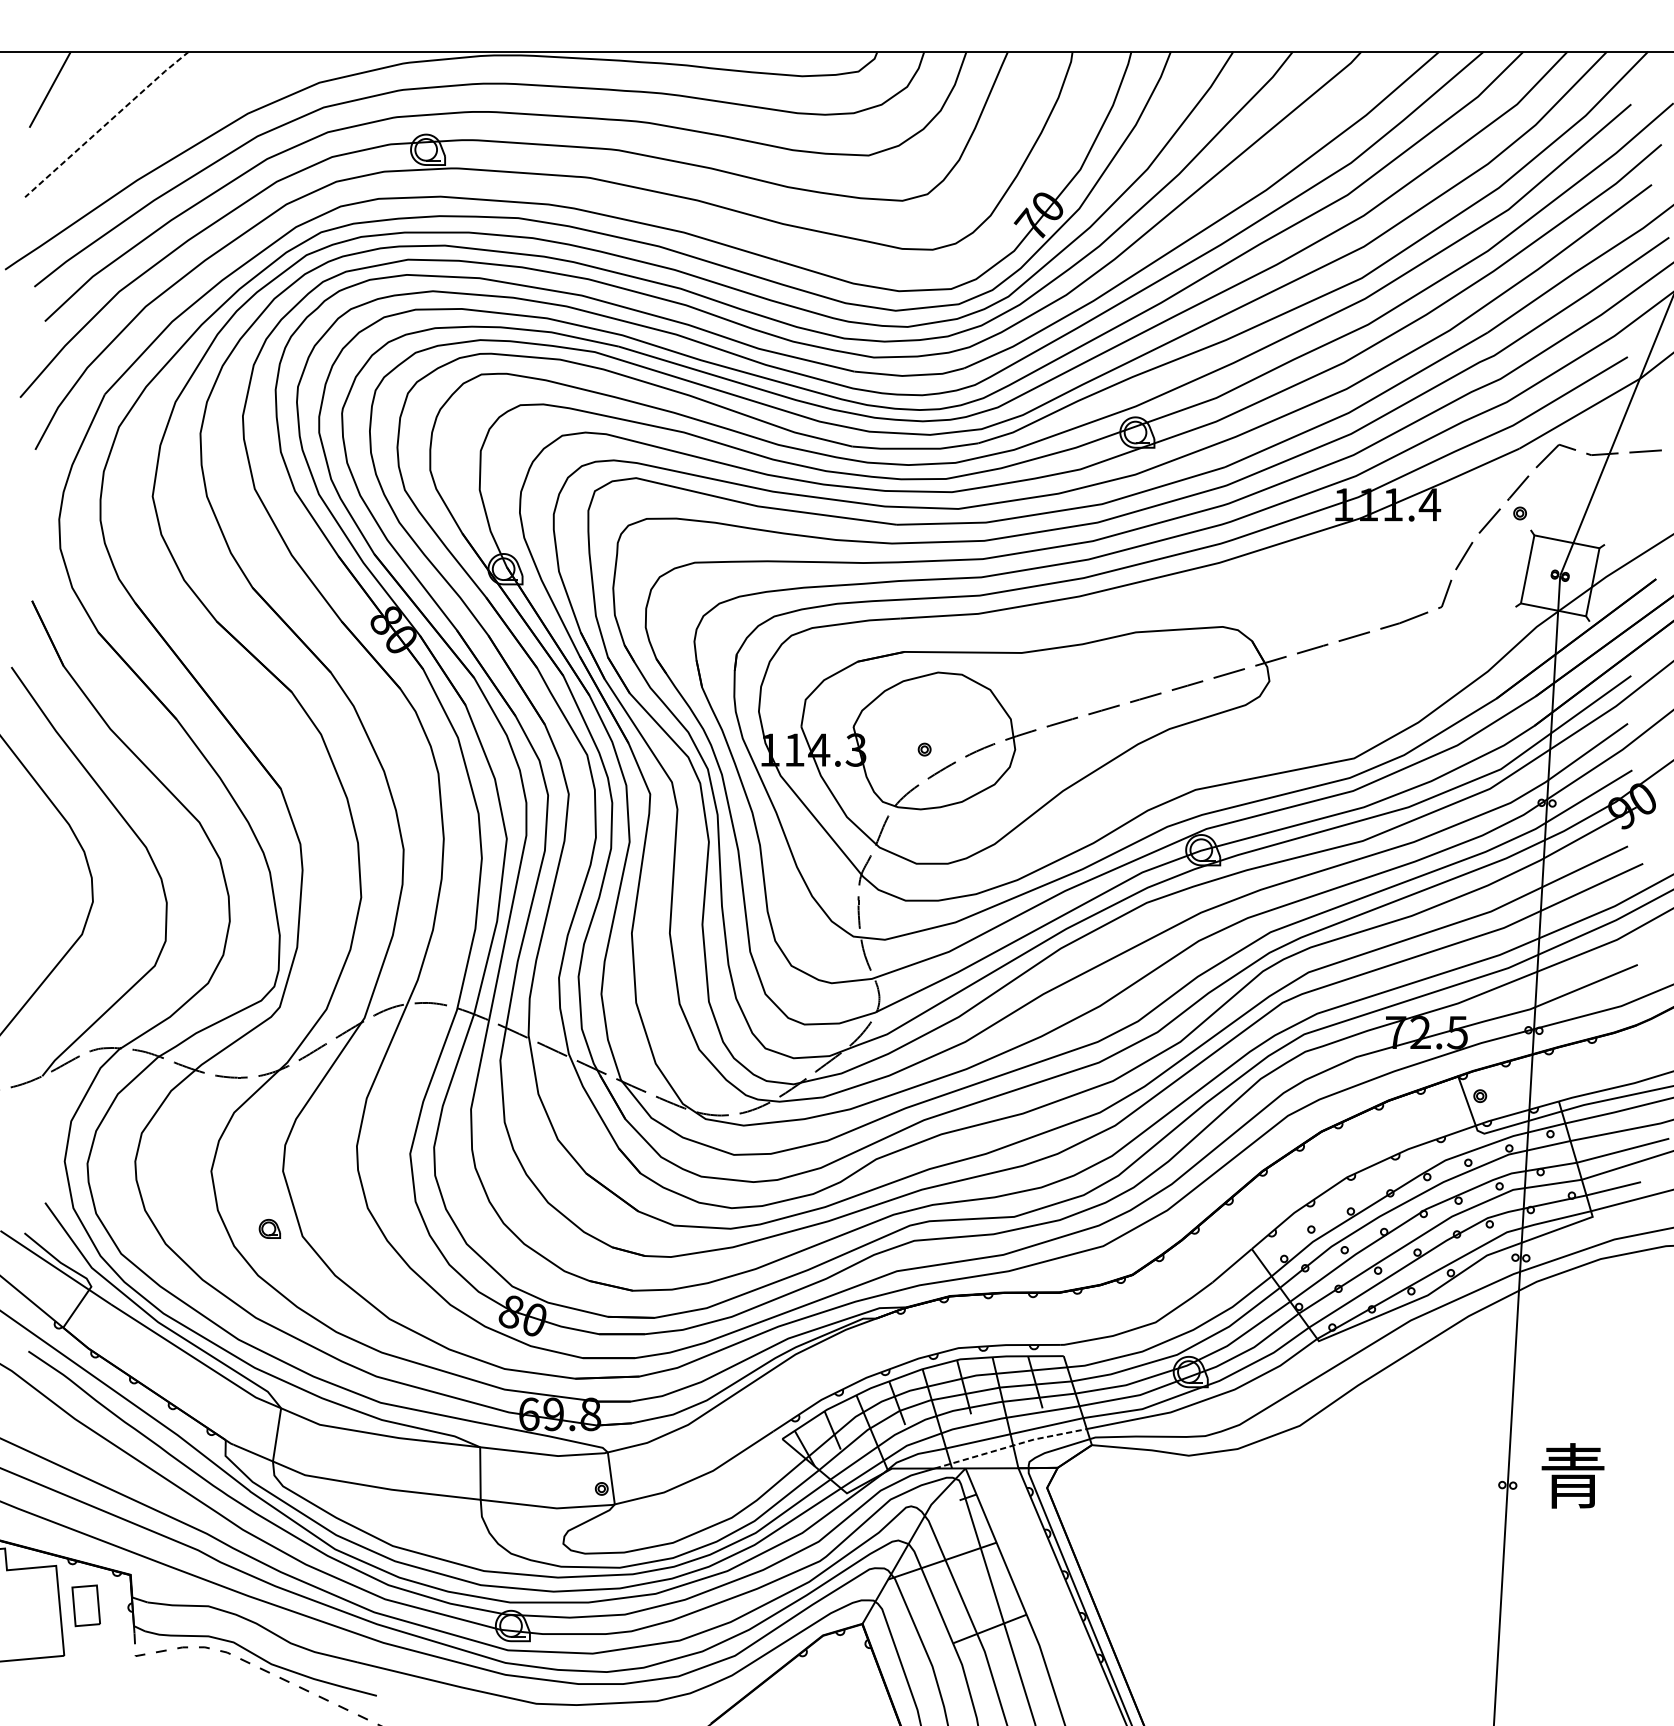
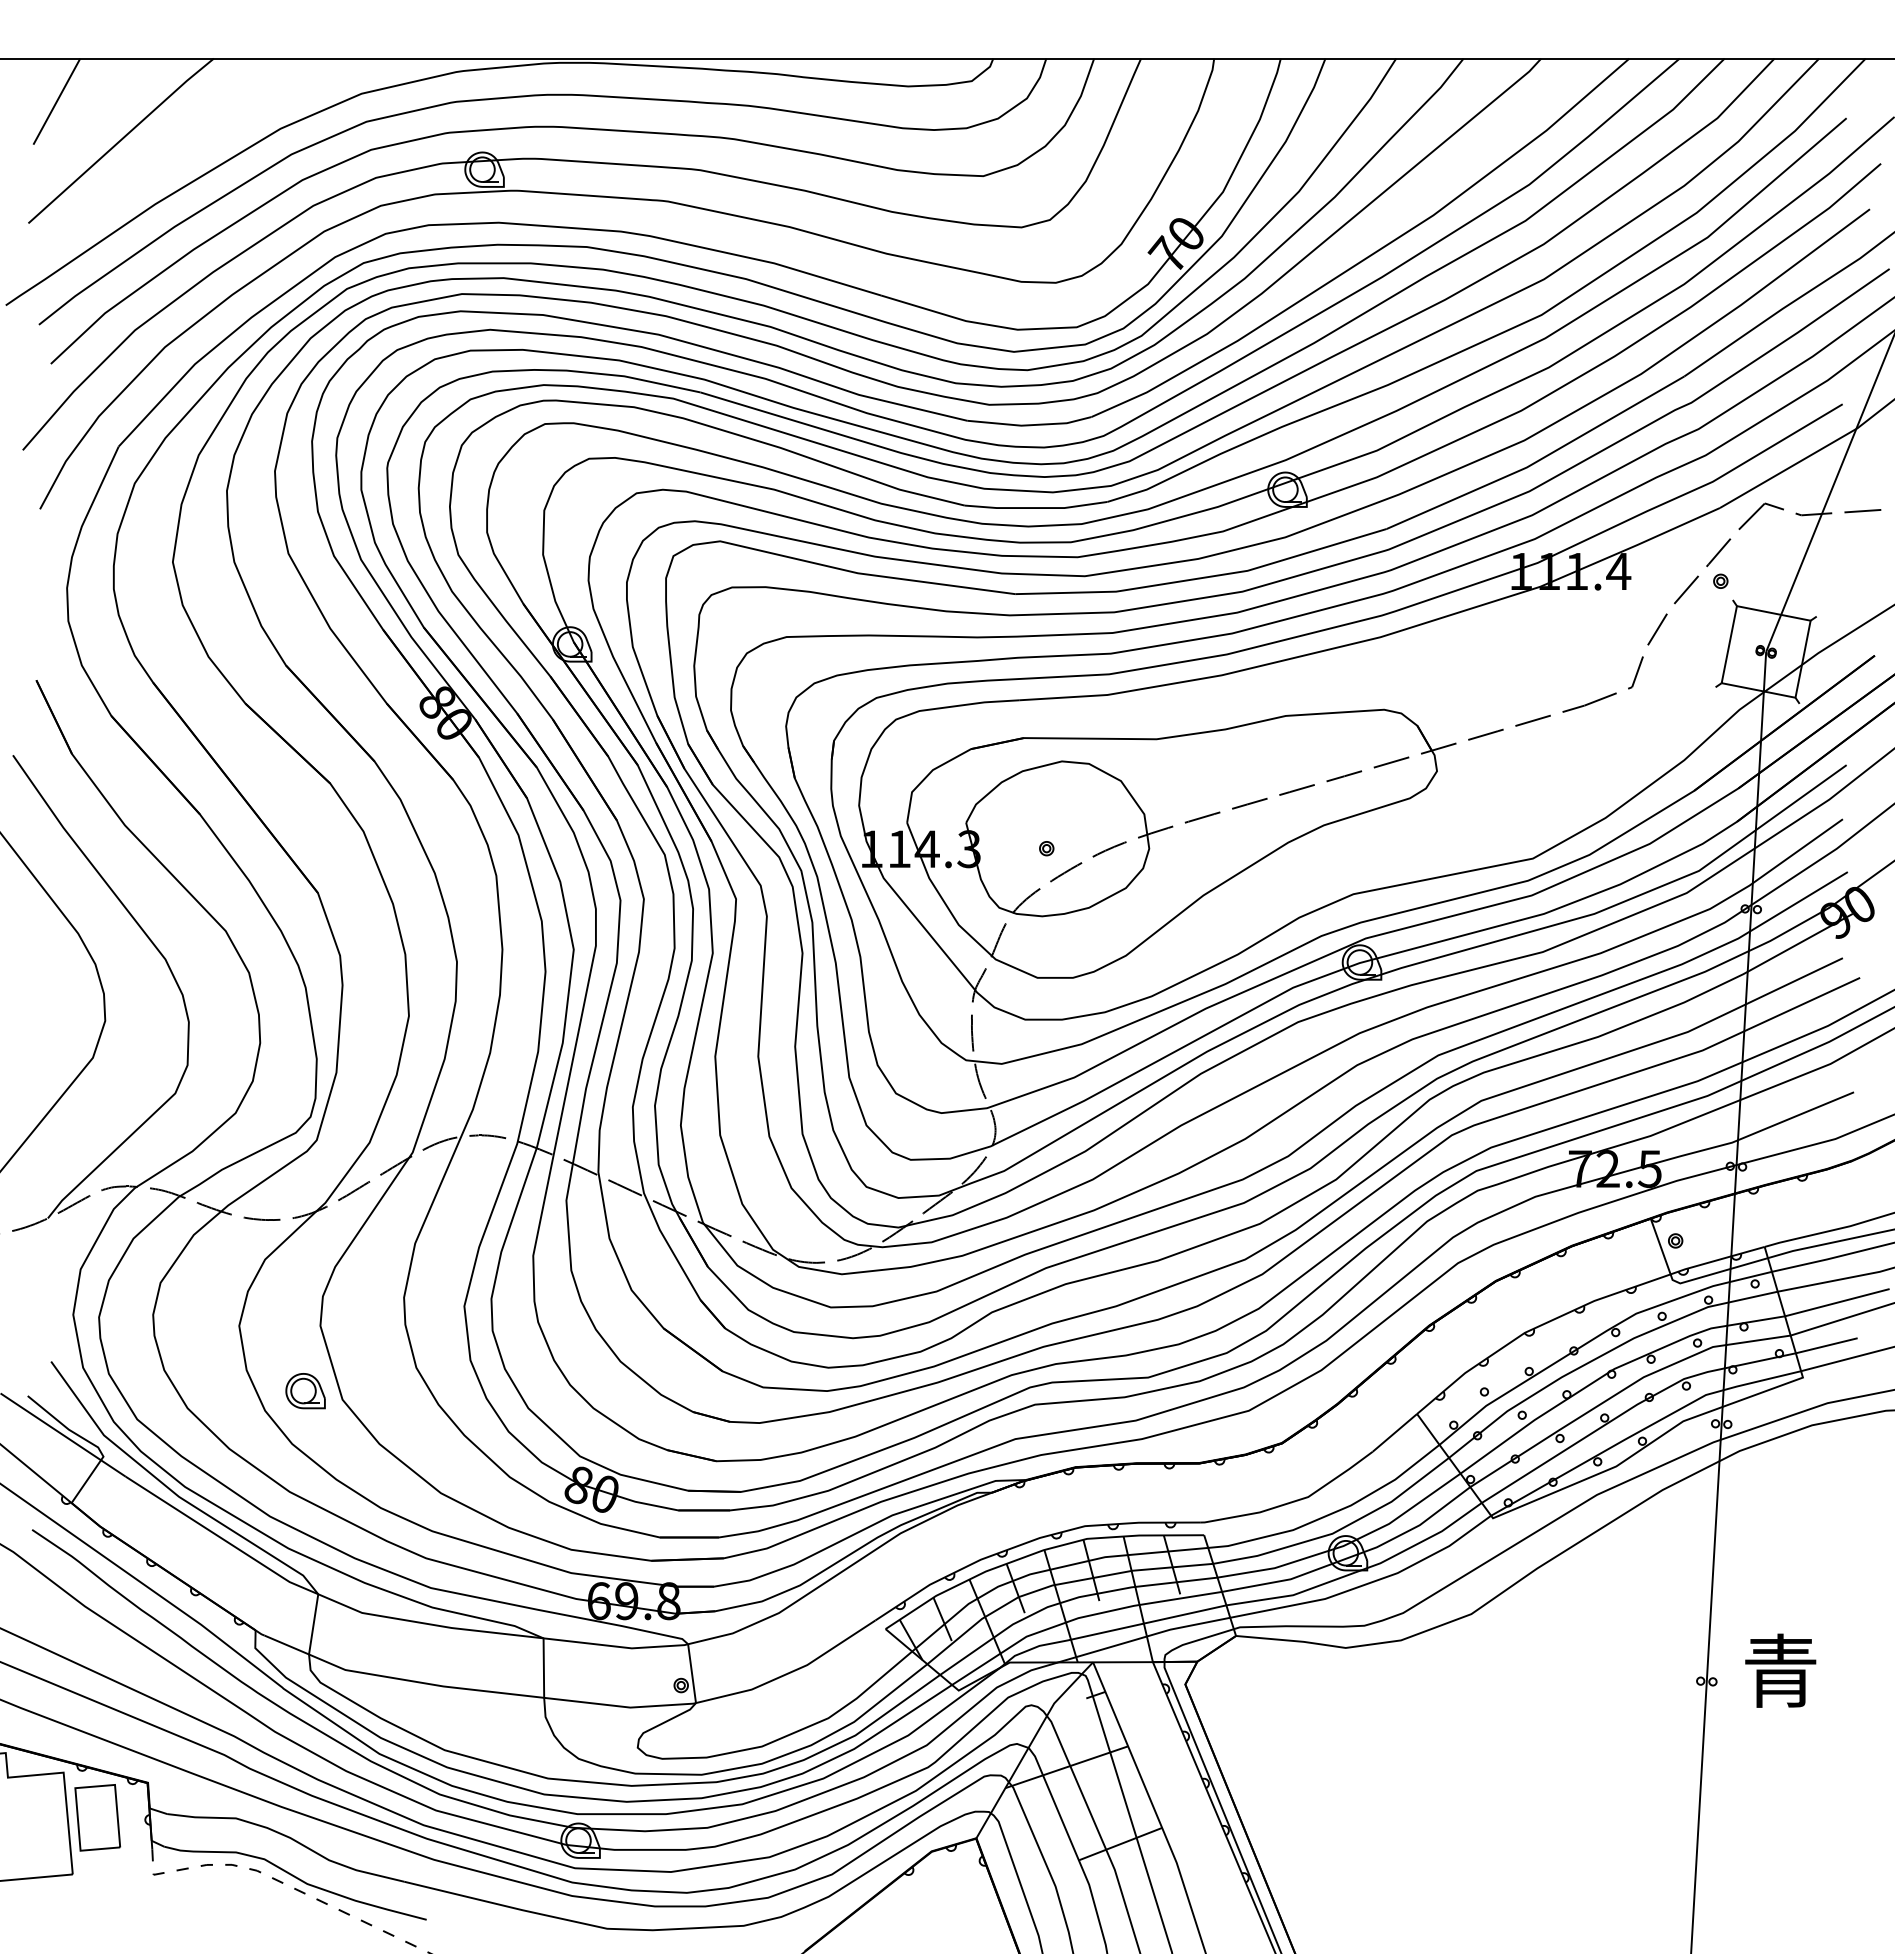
line: (107, 124) -> (121, 140), dashed -> solid
part: (269, 1229) -> (305, 1391), size x1.67
line: (1010, 1446) -> (1143, 1637), dashed -> solid
part: (86, 1605) -> (97, 1817), size x1.43

